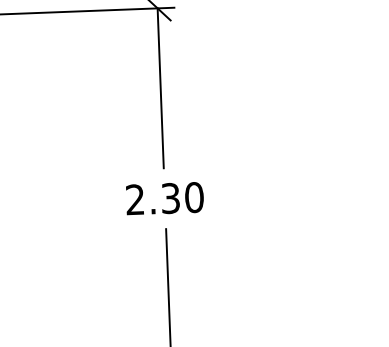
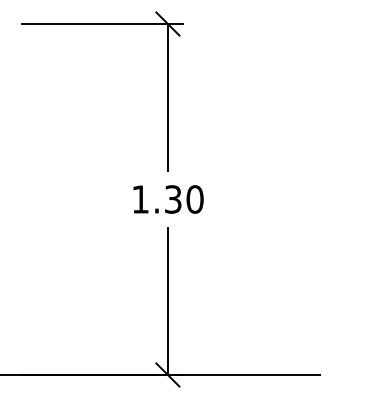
text: (135, 199) -> (140, 199), 2.30 -> 1.30

